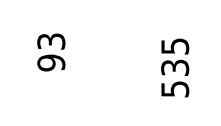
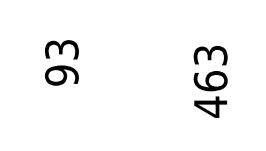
text: (175, 68) -> (211, 82), 535 -> 463

